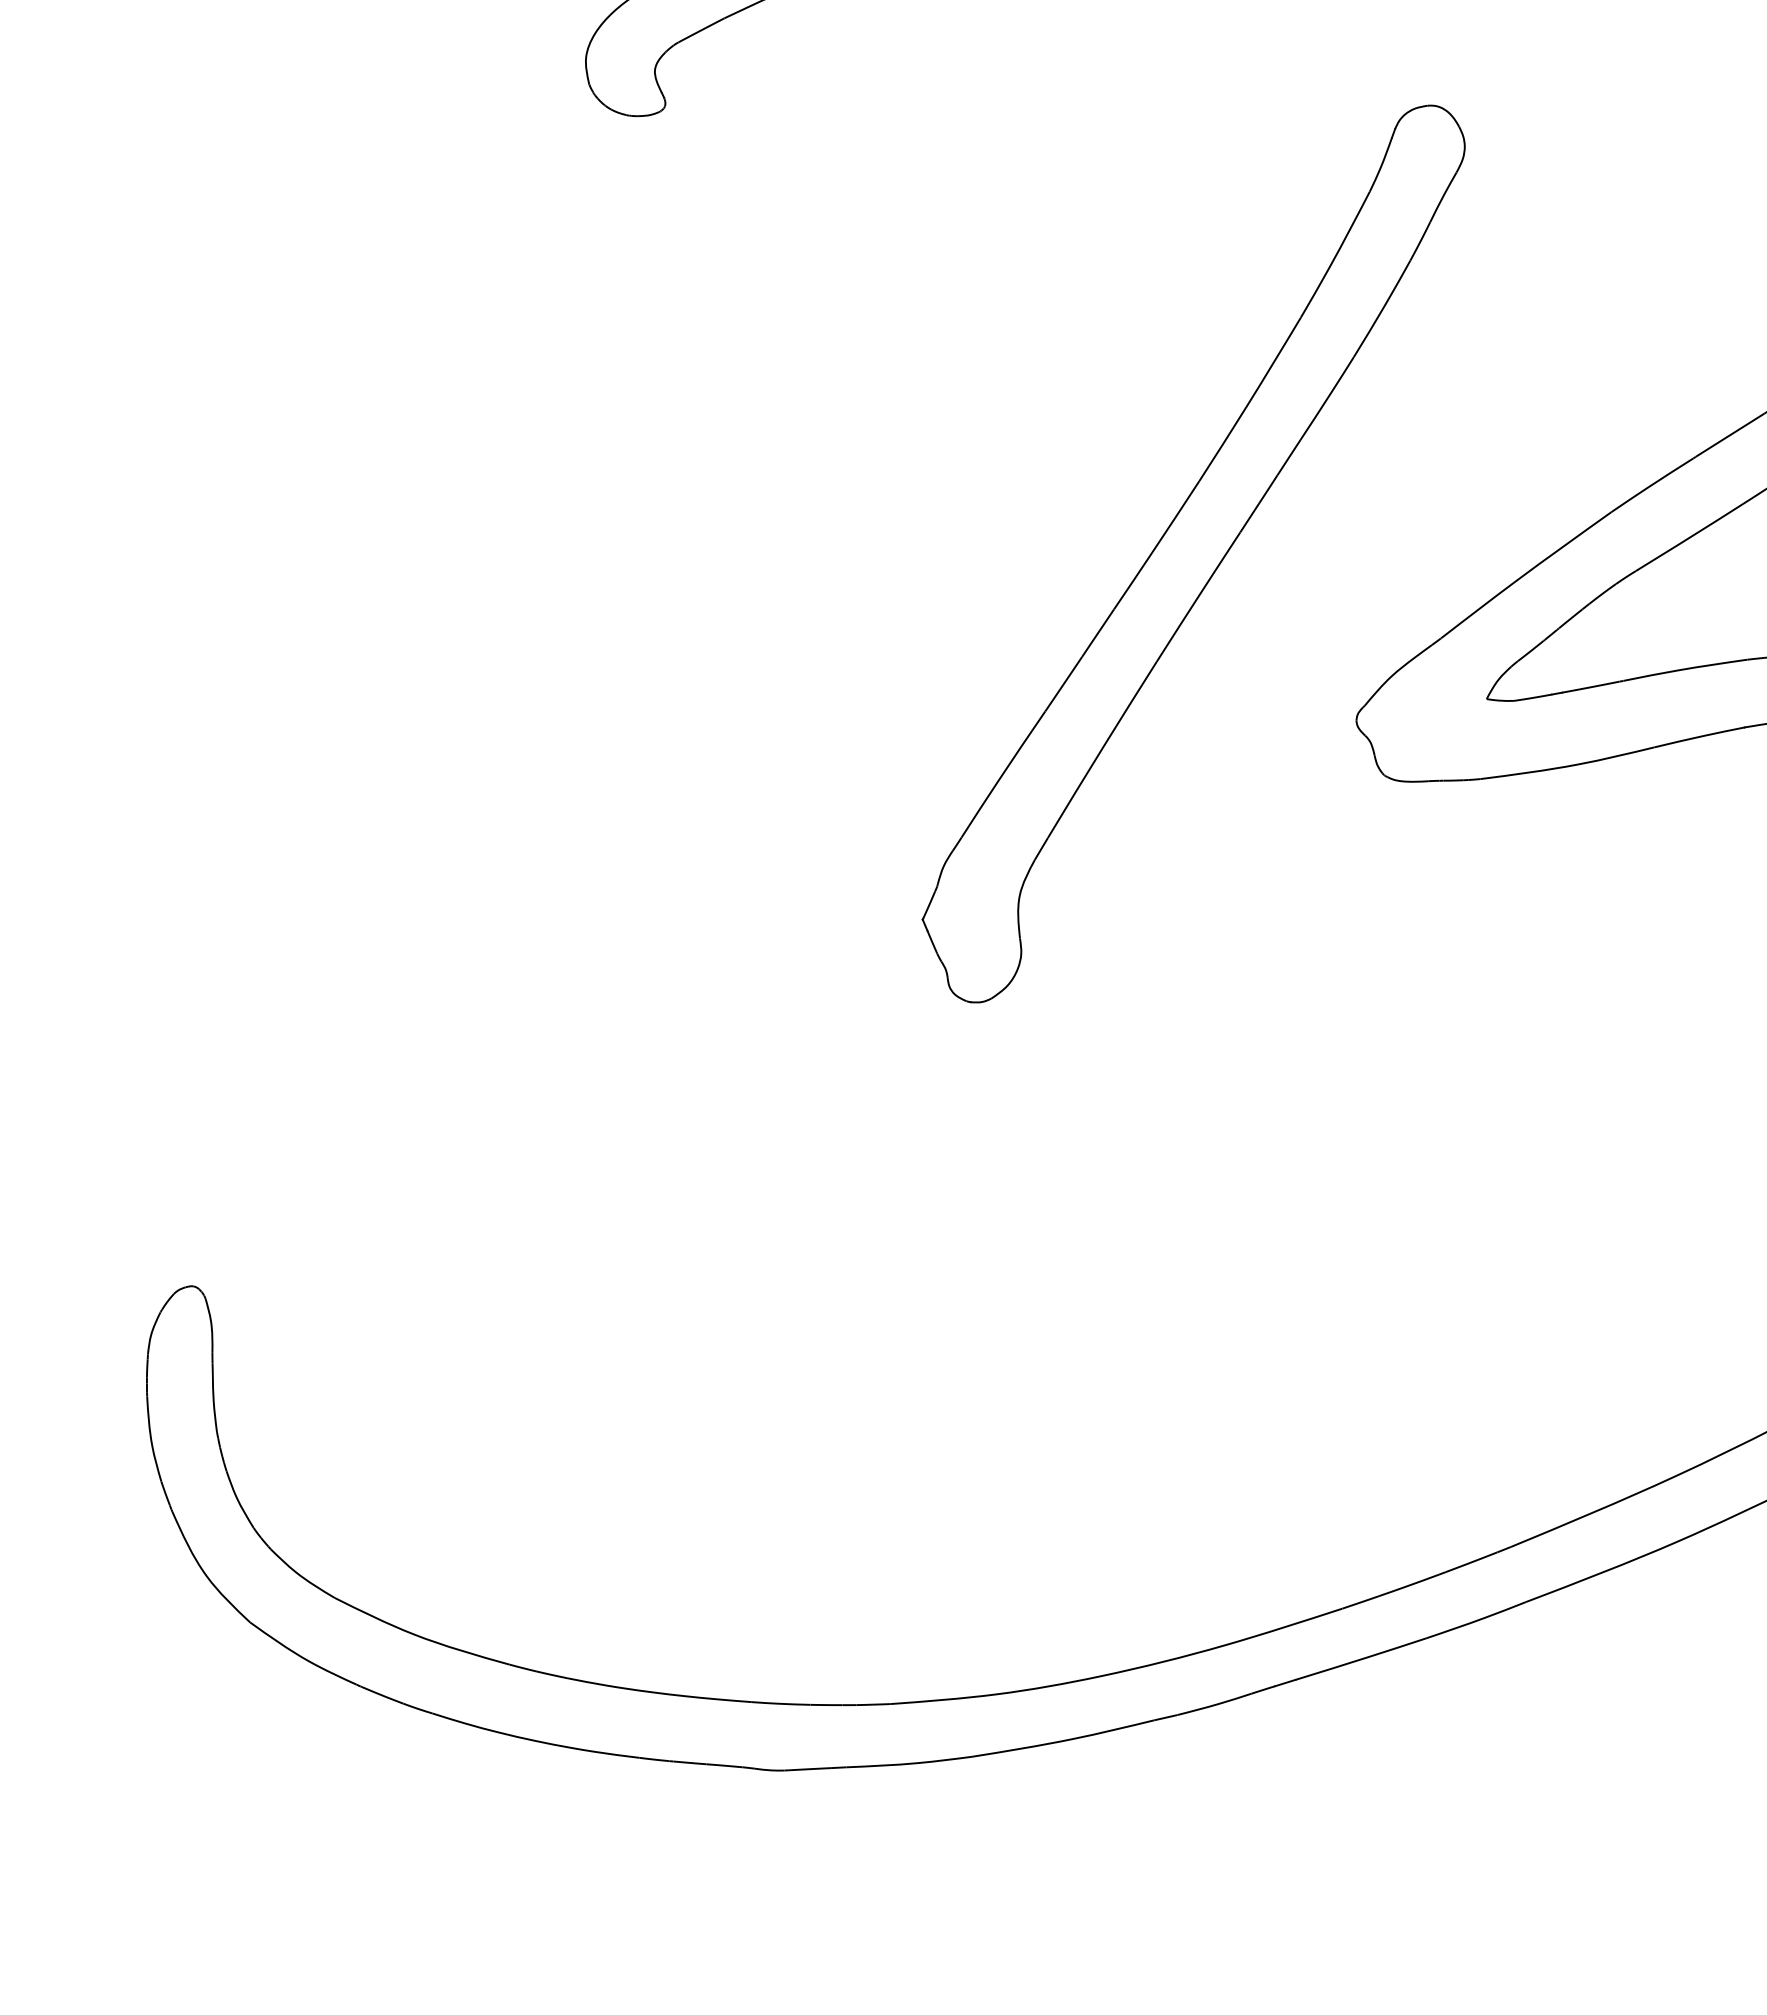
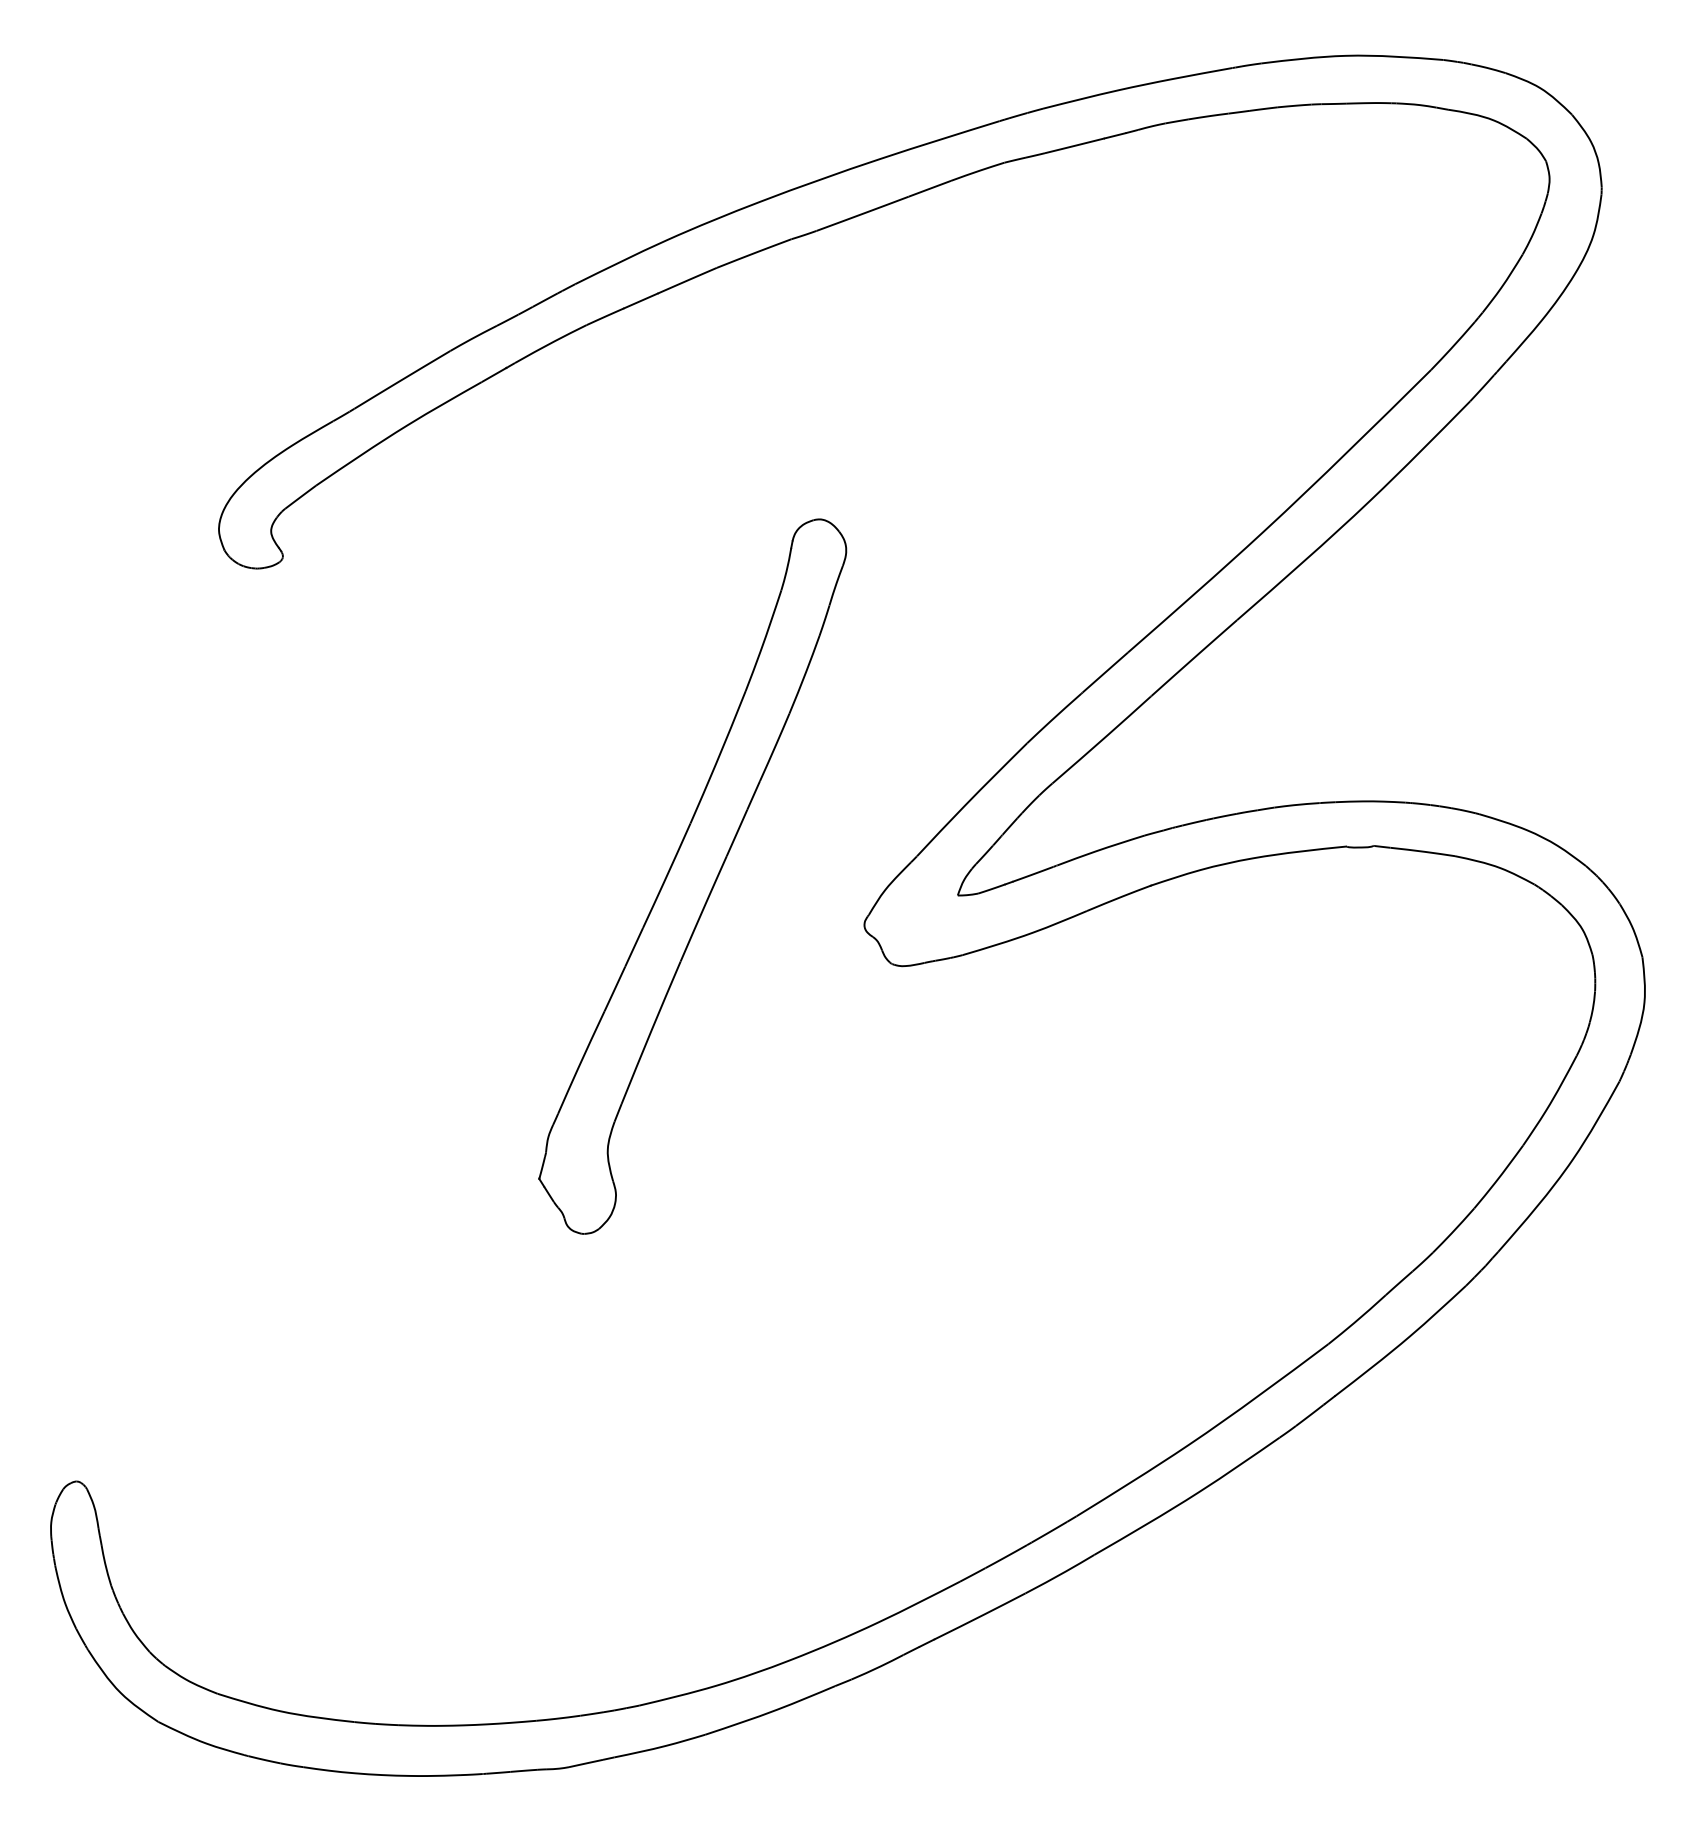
part: (1190, 551) -> (692, 876), moved

